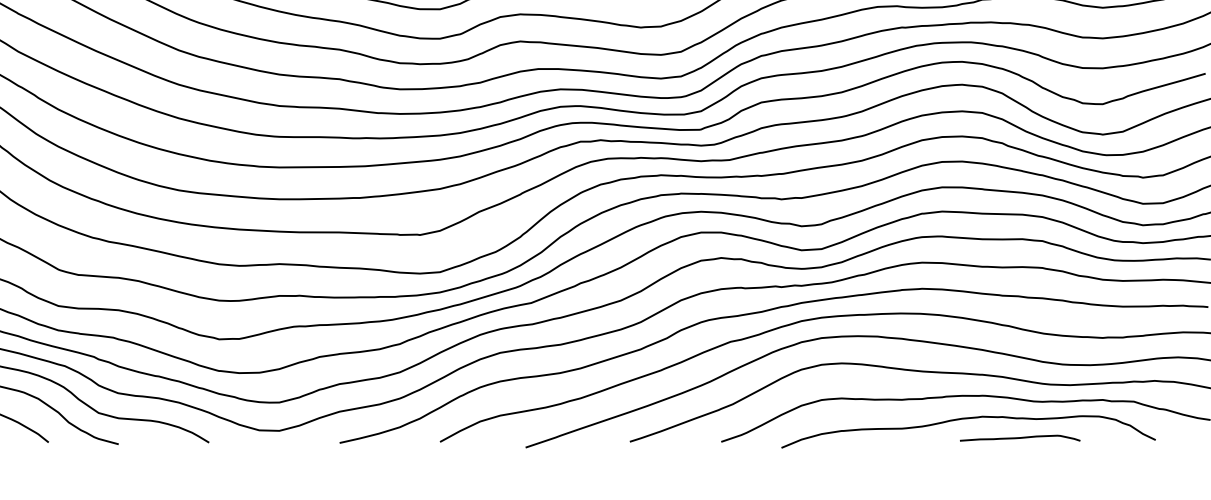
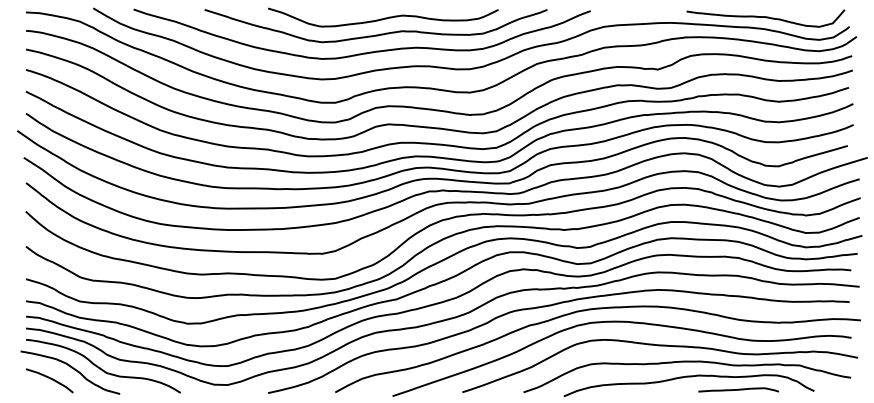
curve: (1019, 437) -> (738, 389), moved

